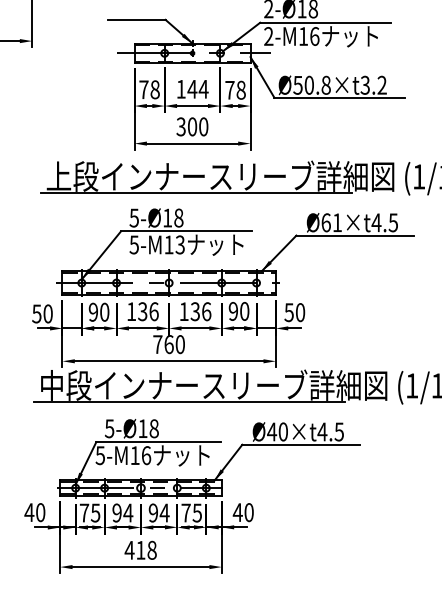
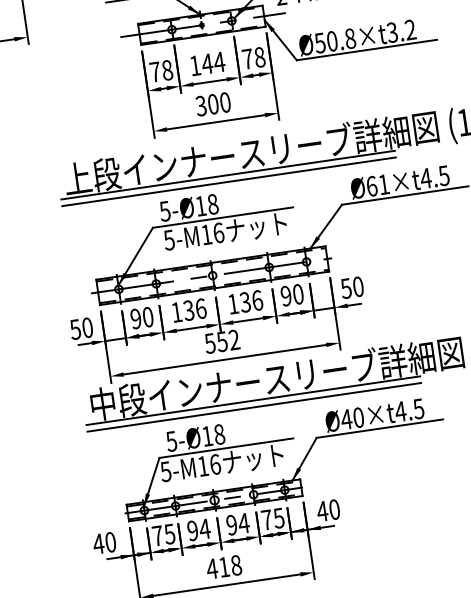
line: (196, 199) -> (229, 181), added
text: (180, 244) -> (218, 232), 5-M13 -> 5-M16
text: (168, 344) -> (221, 341), 760 -> 552
line: (189, 408) -> (254, 407), added

